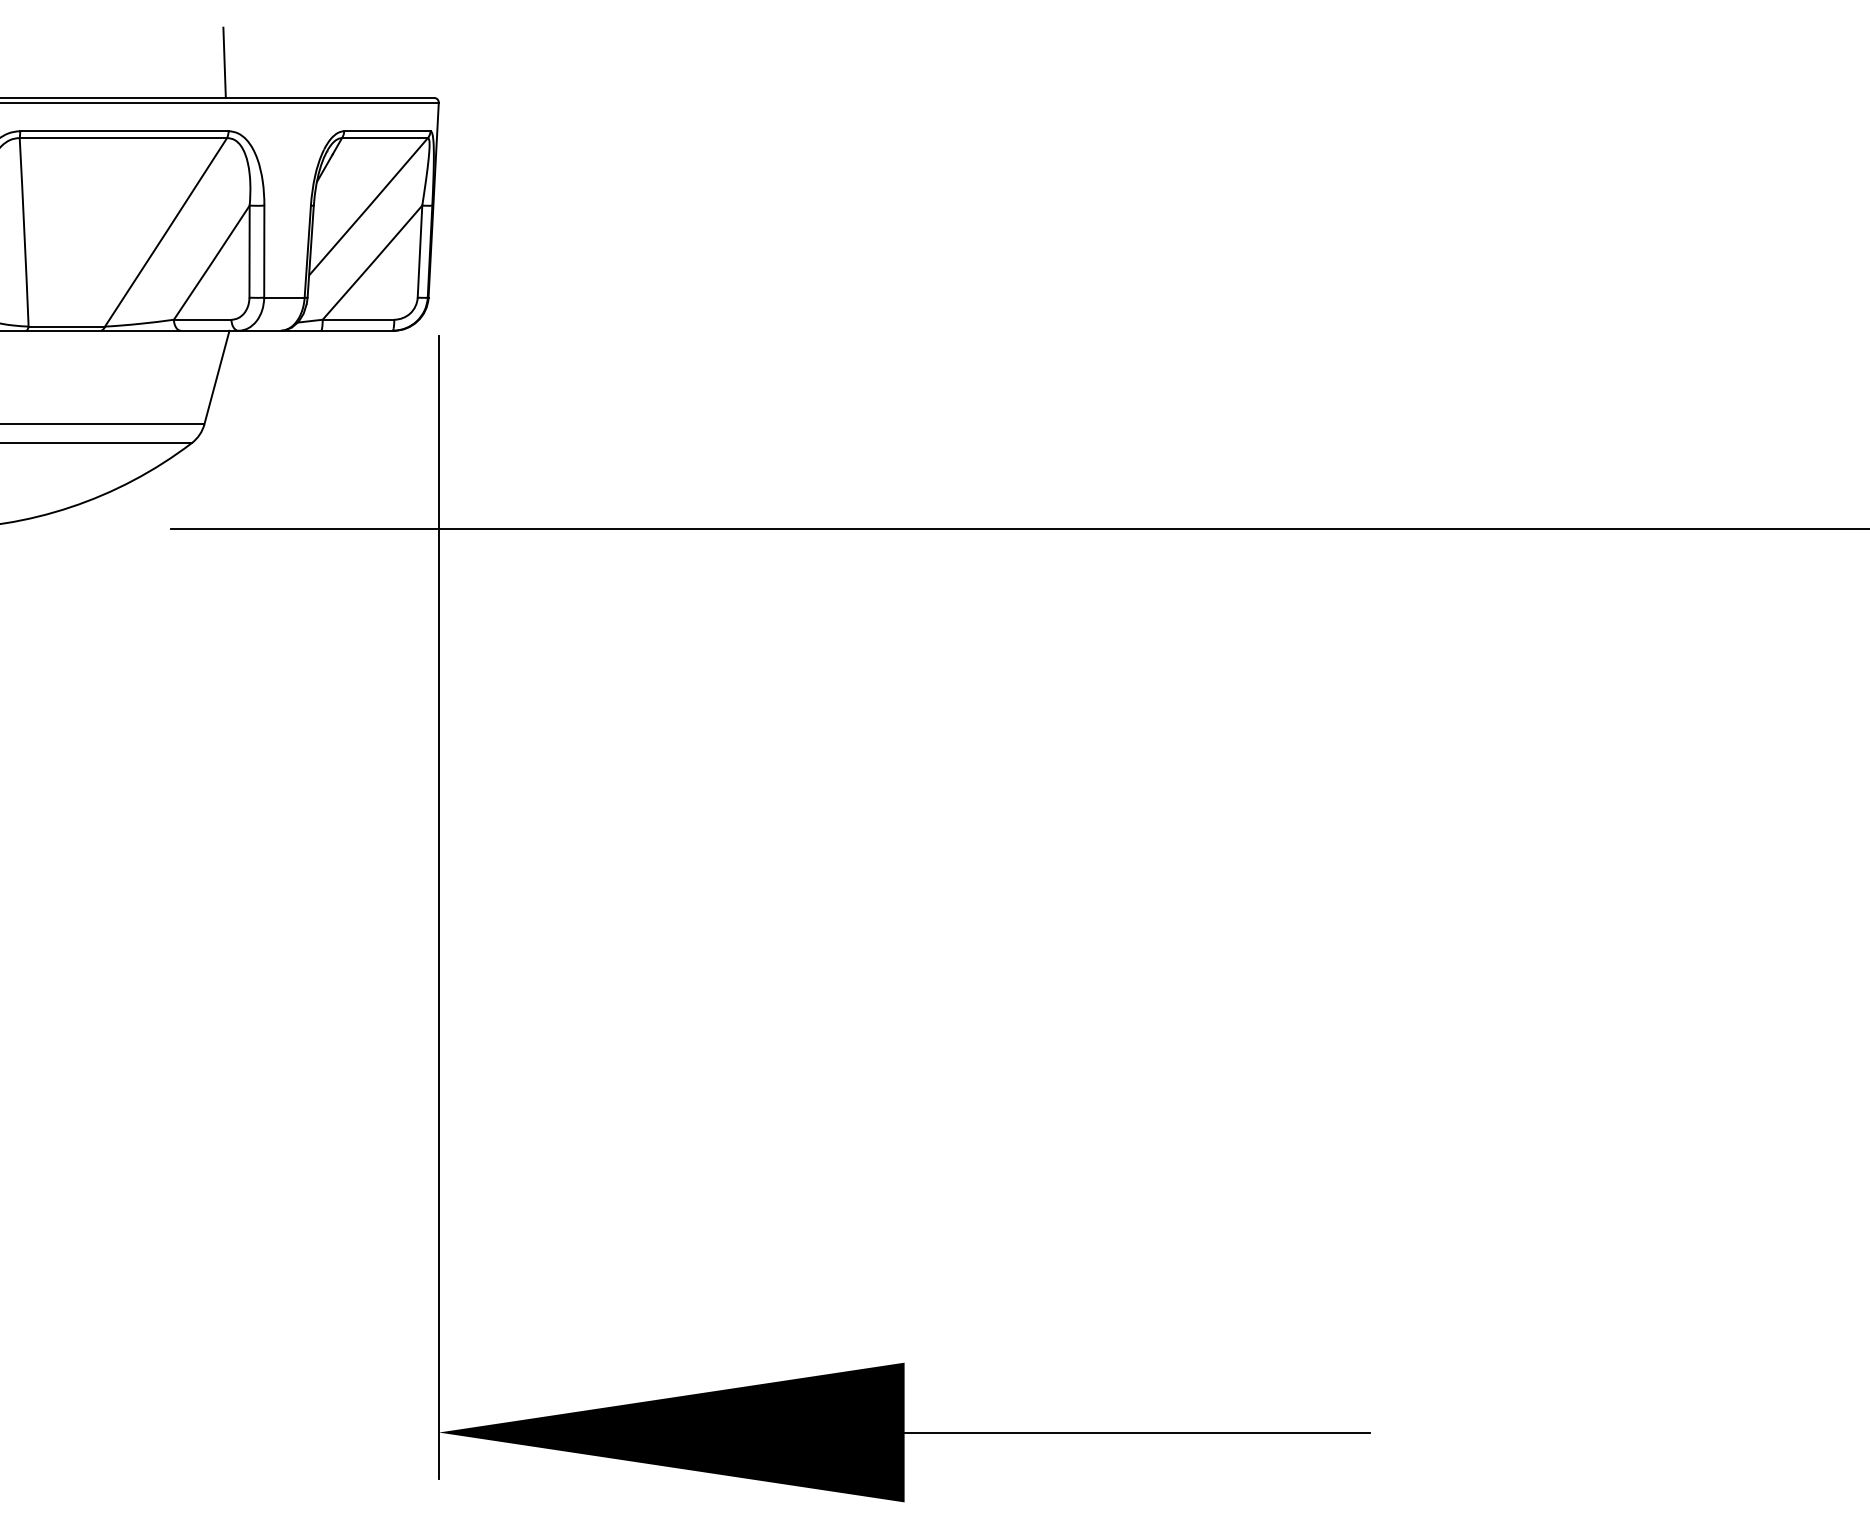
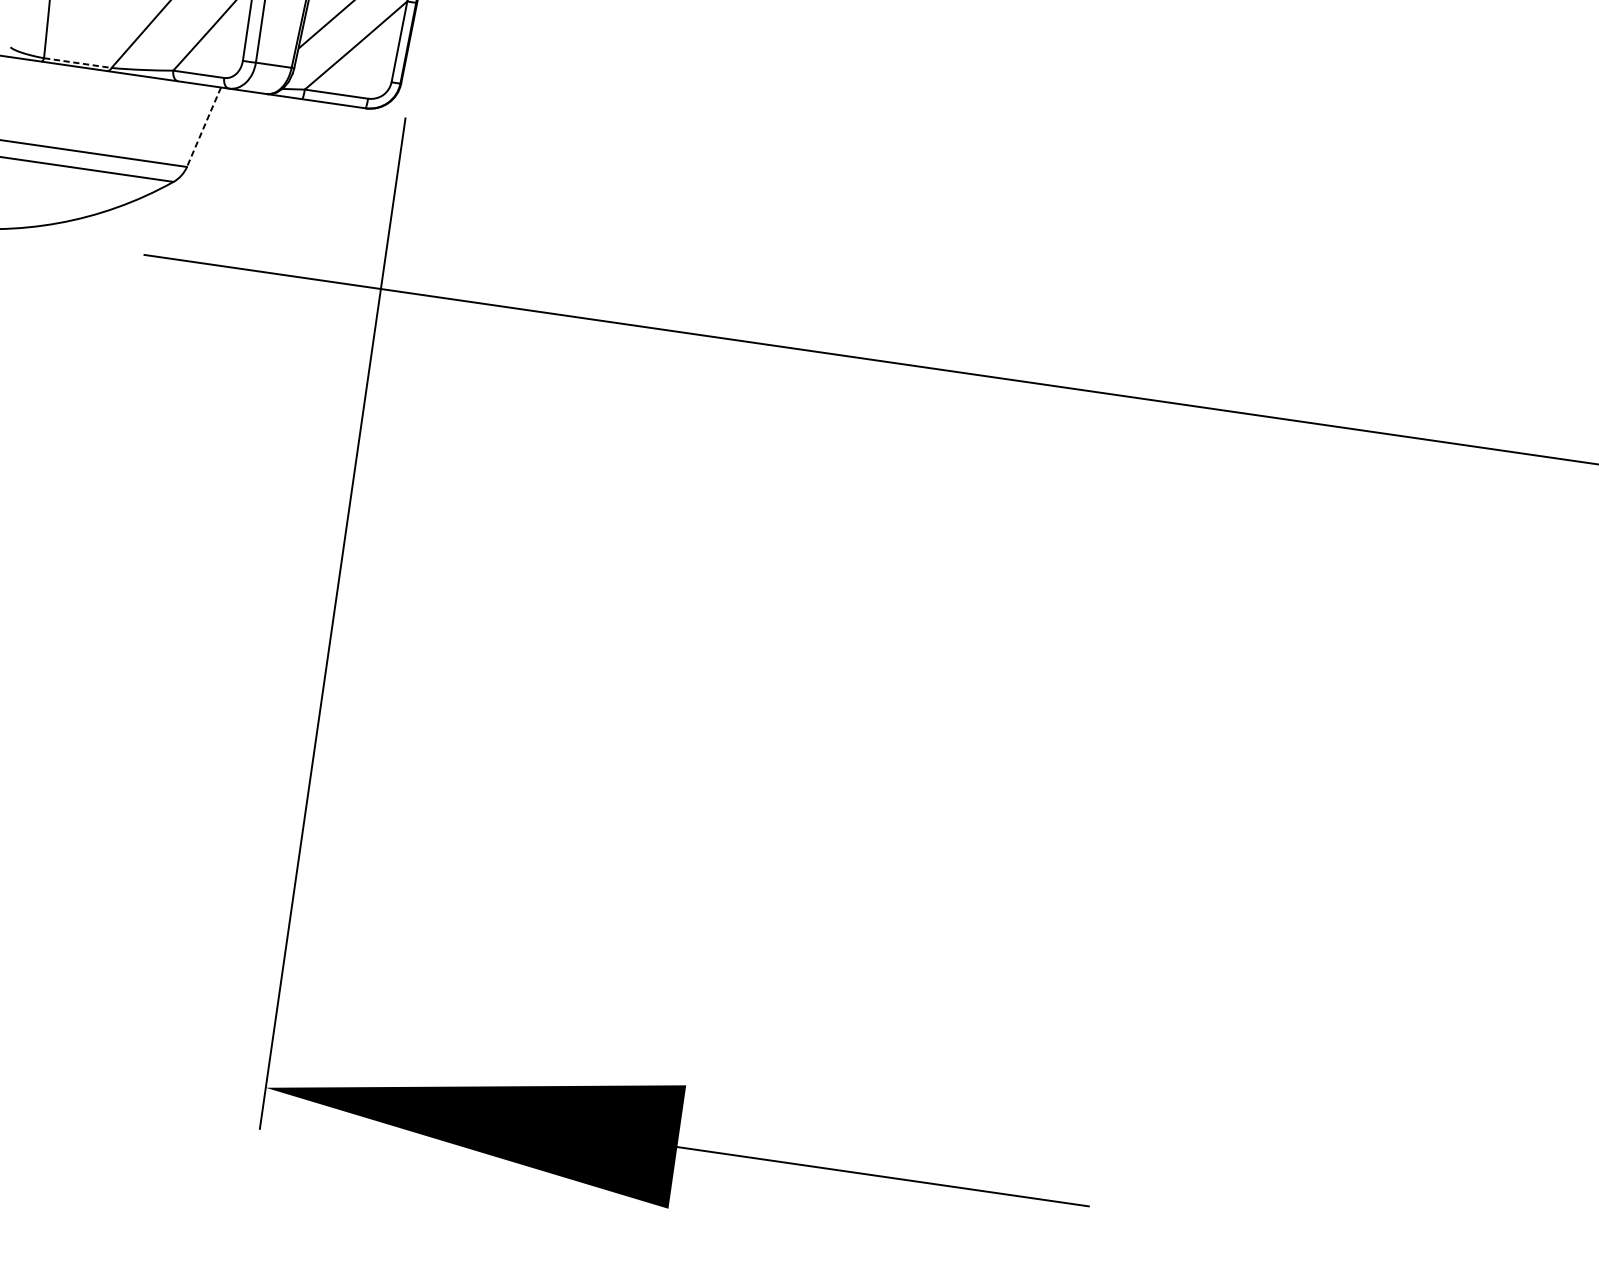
line: (67, 326) -> (78, 63), solid -> dashed
line: (216, 378) -> (203, 128), solid -> dashed

